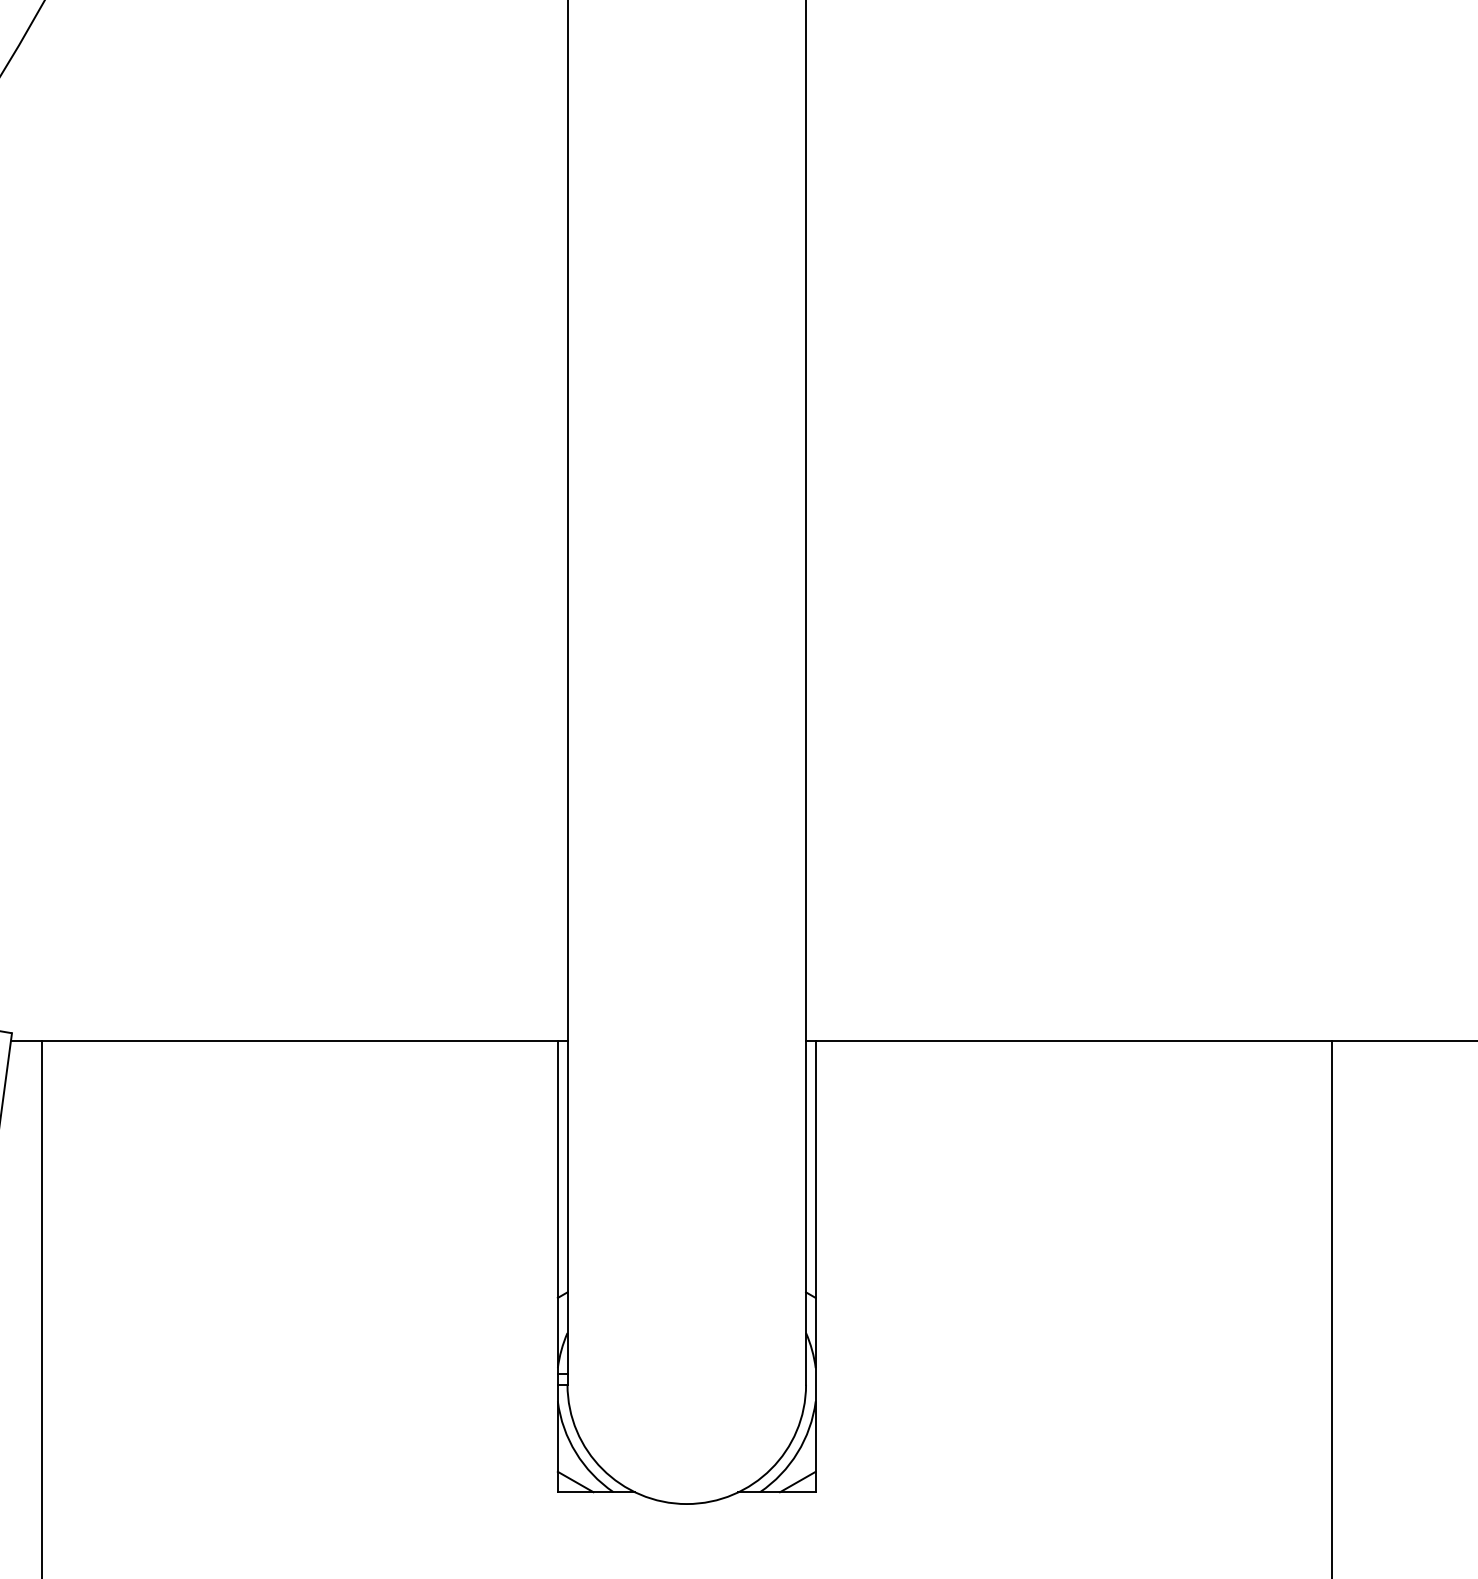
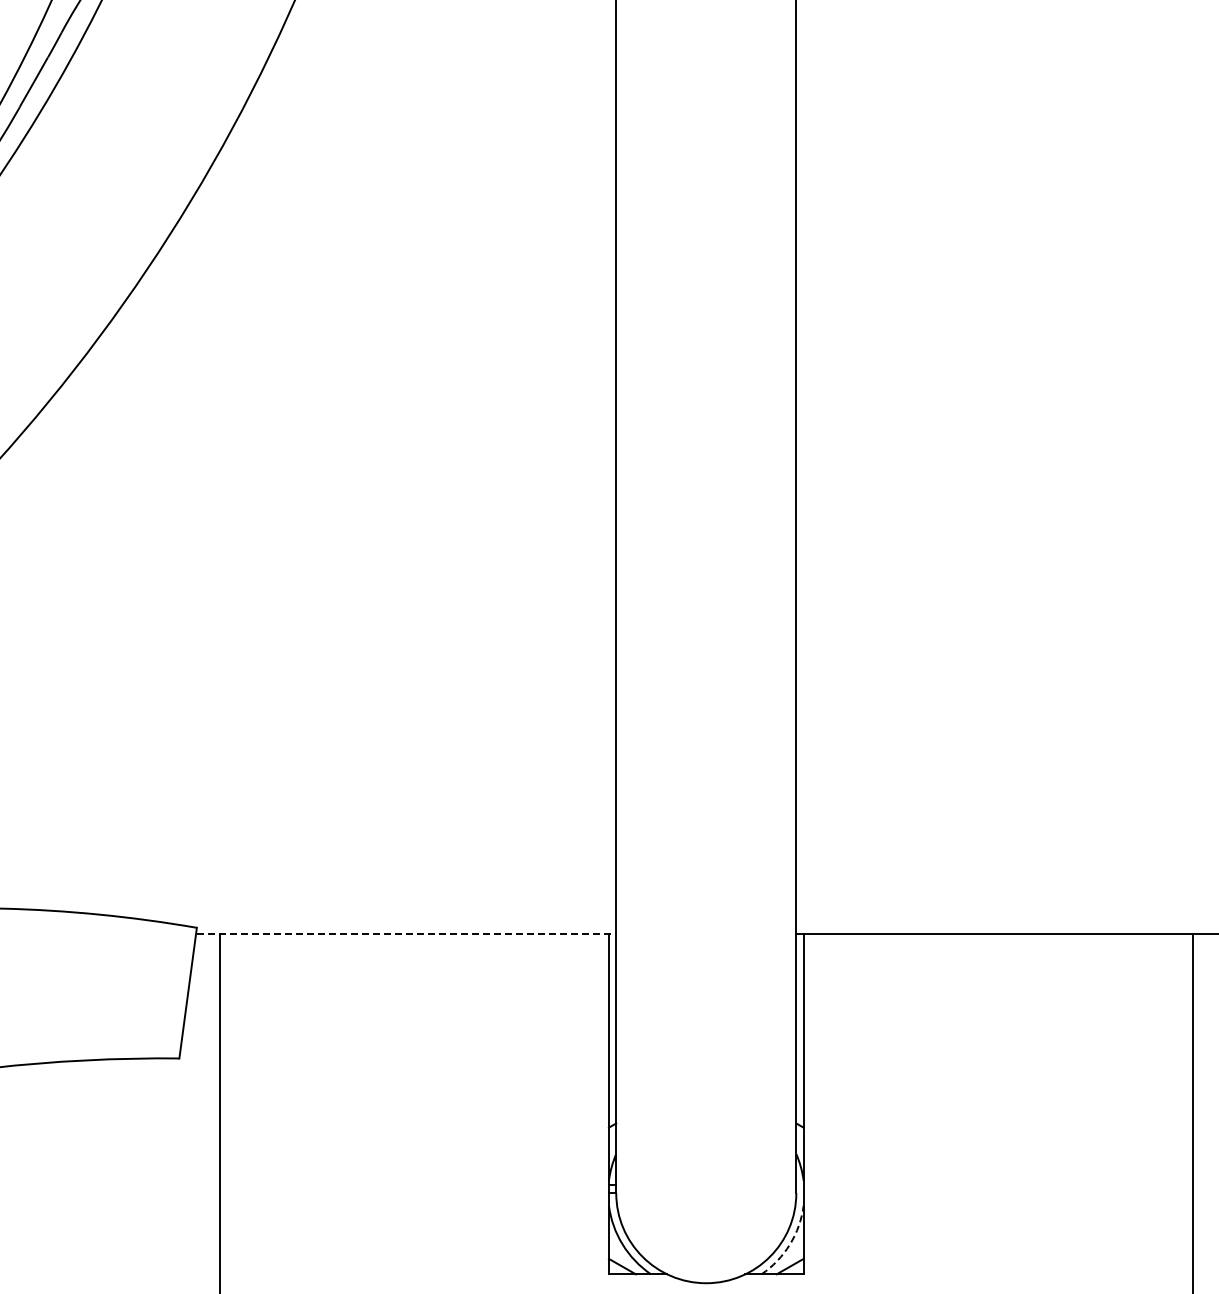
line: (289, 1040) -> (406, 933), solid -> dashed
arc: (797, 1452) -> (789, 1244), solid -> dashed

